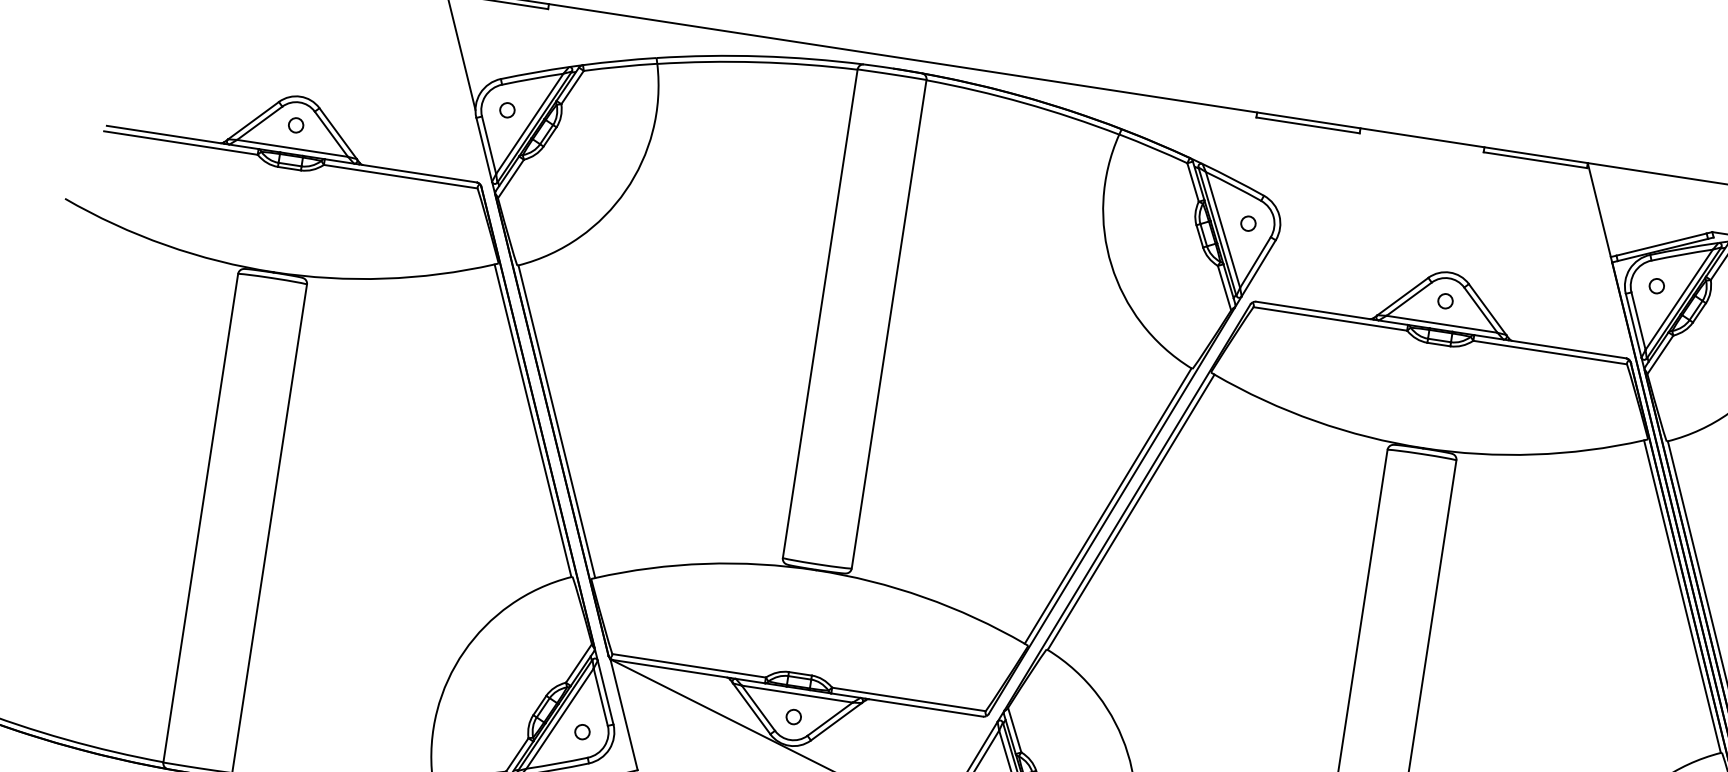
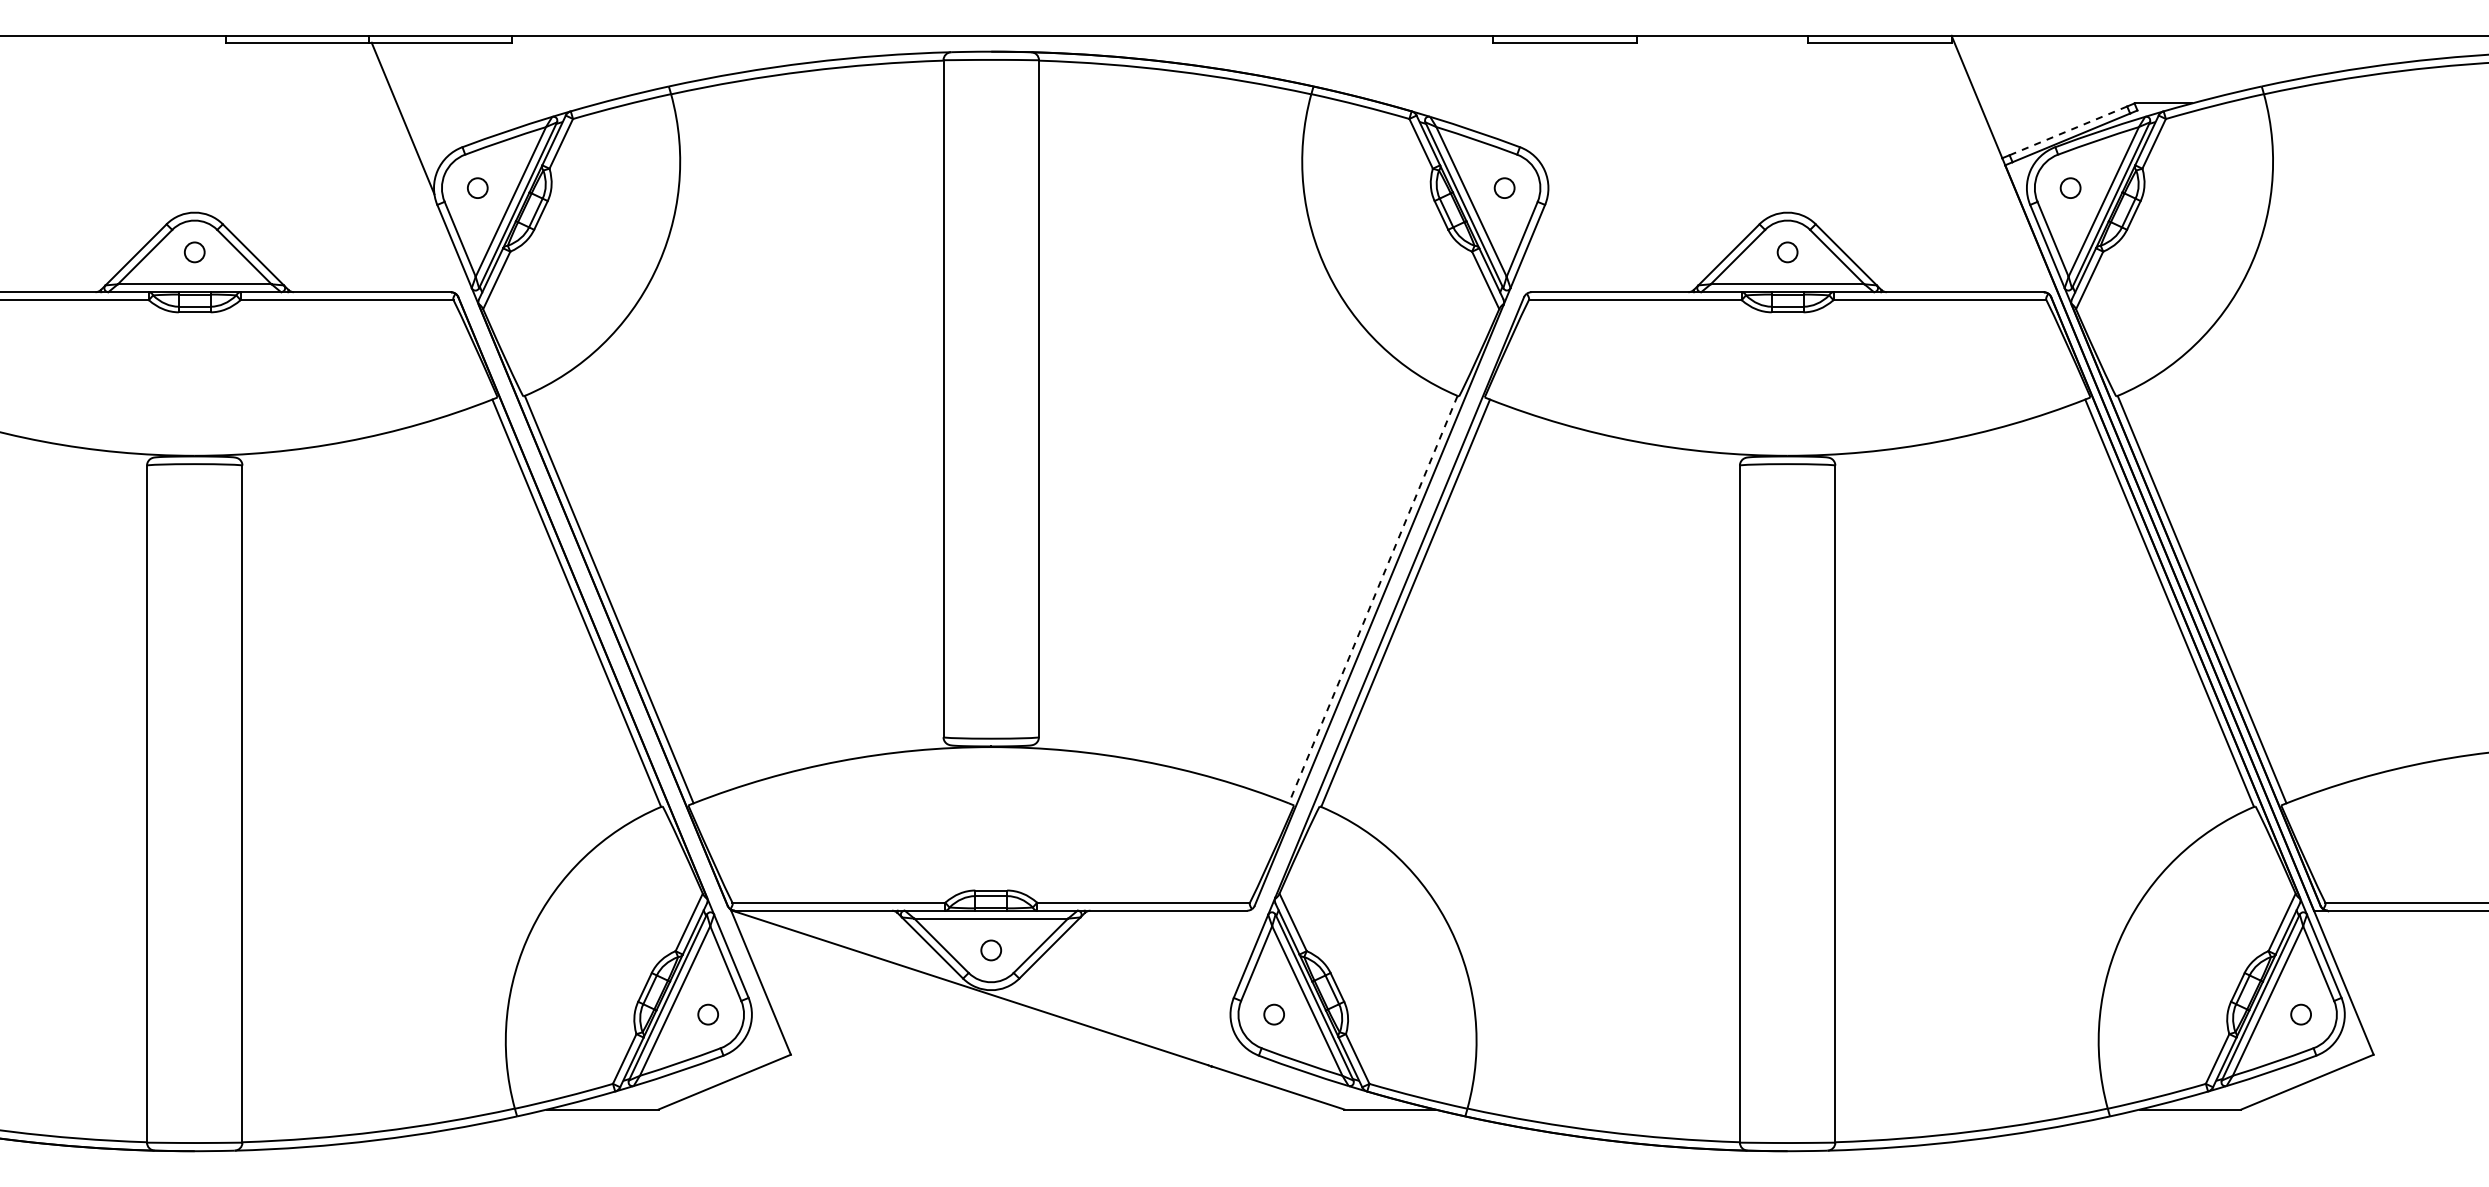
line: (1661, 244) -> (2068, 130), solid -> dashed
line: (1108, 506) -> (1373, 600), solid -> dashed

